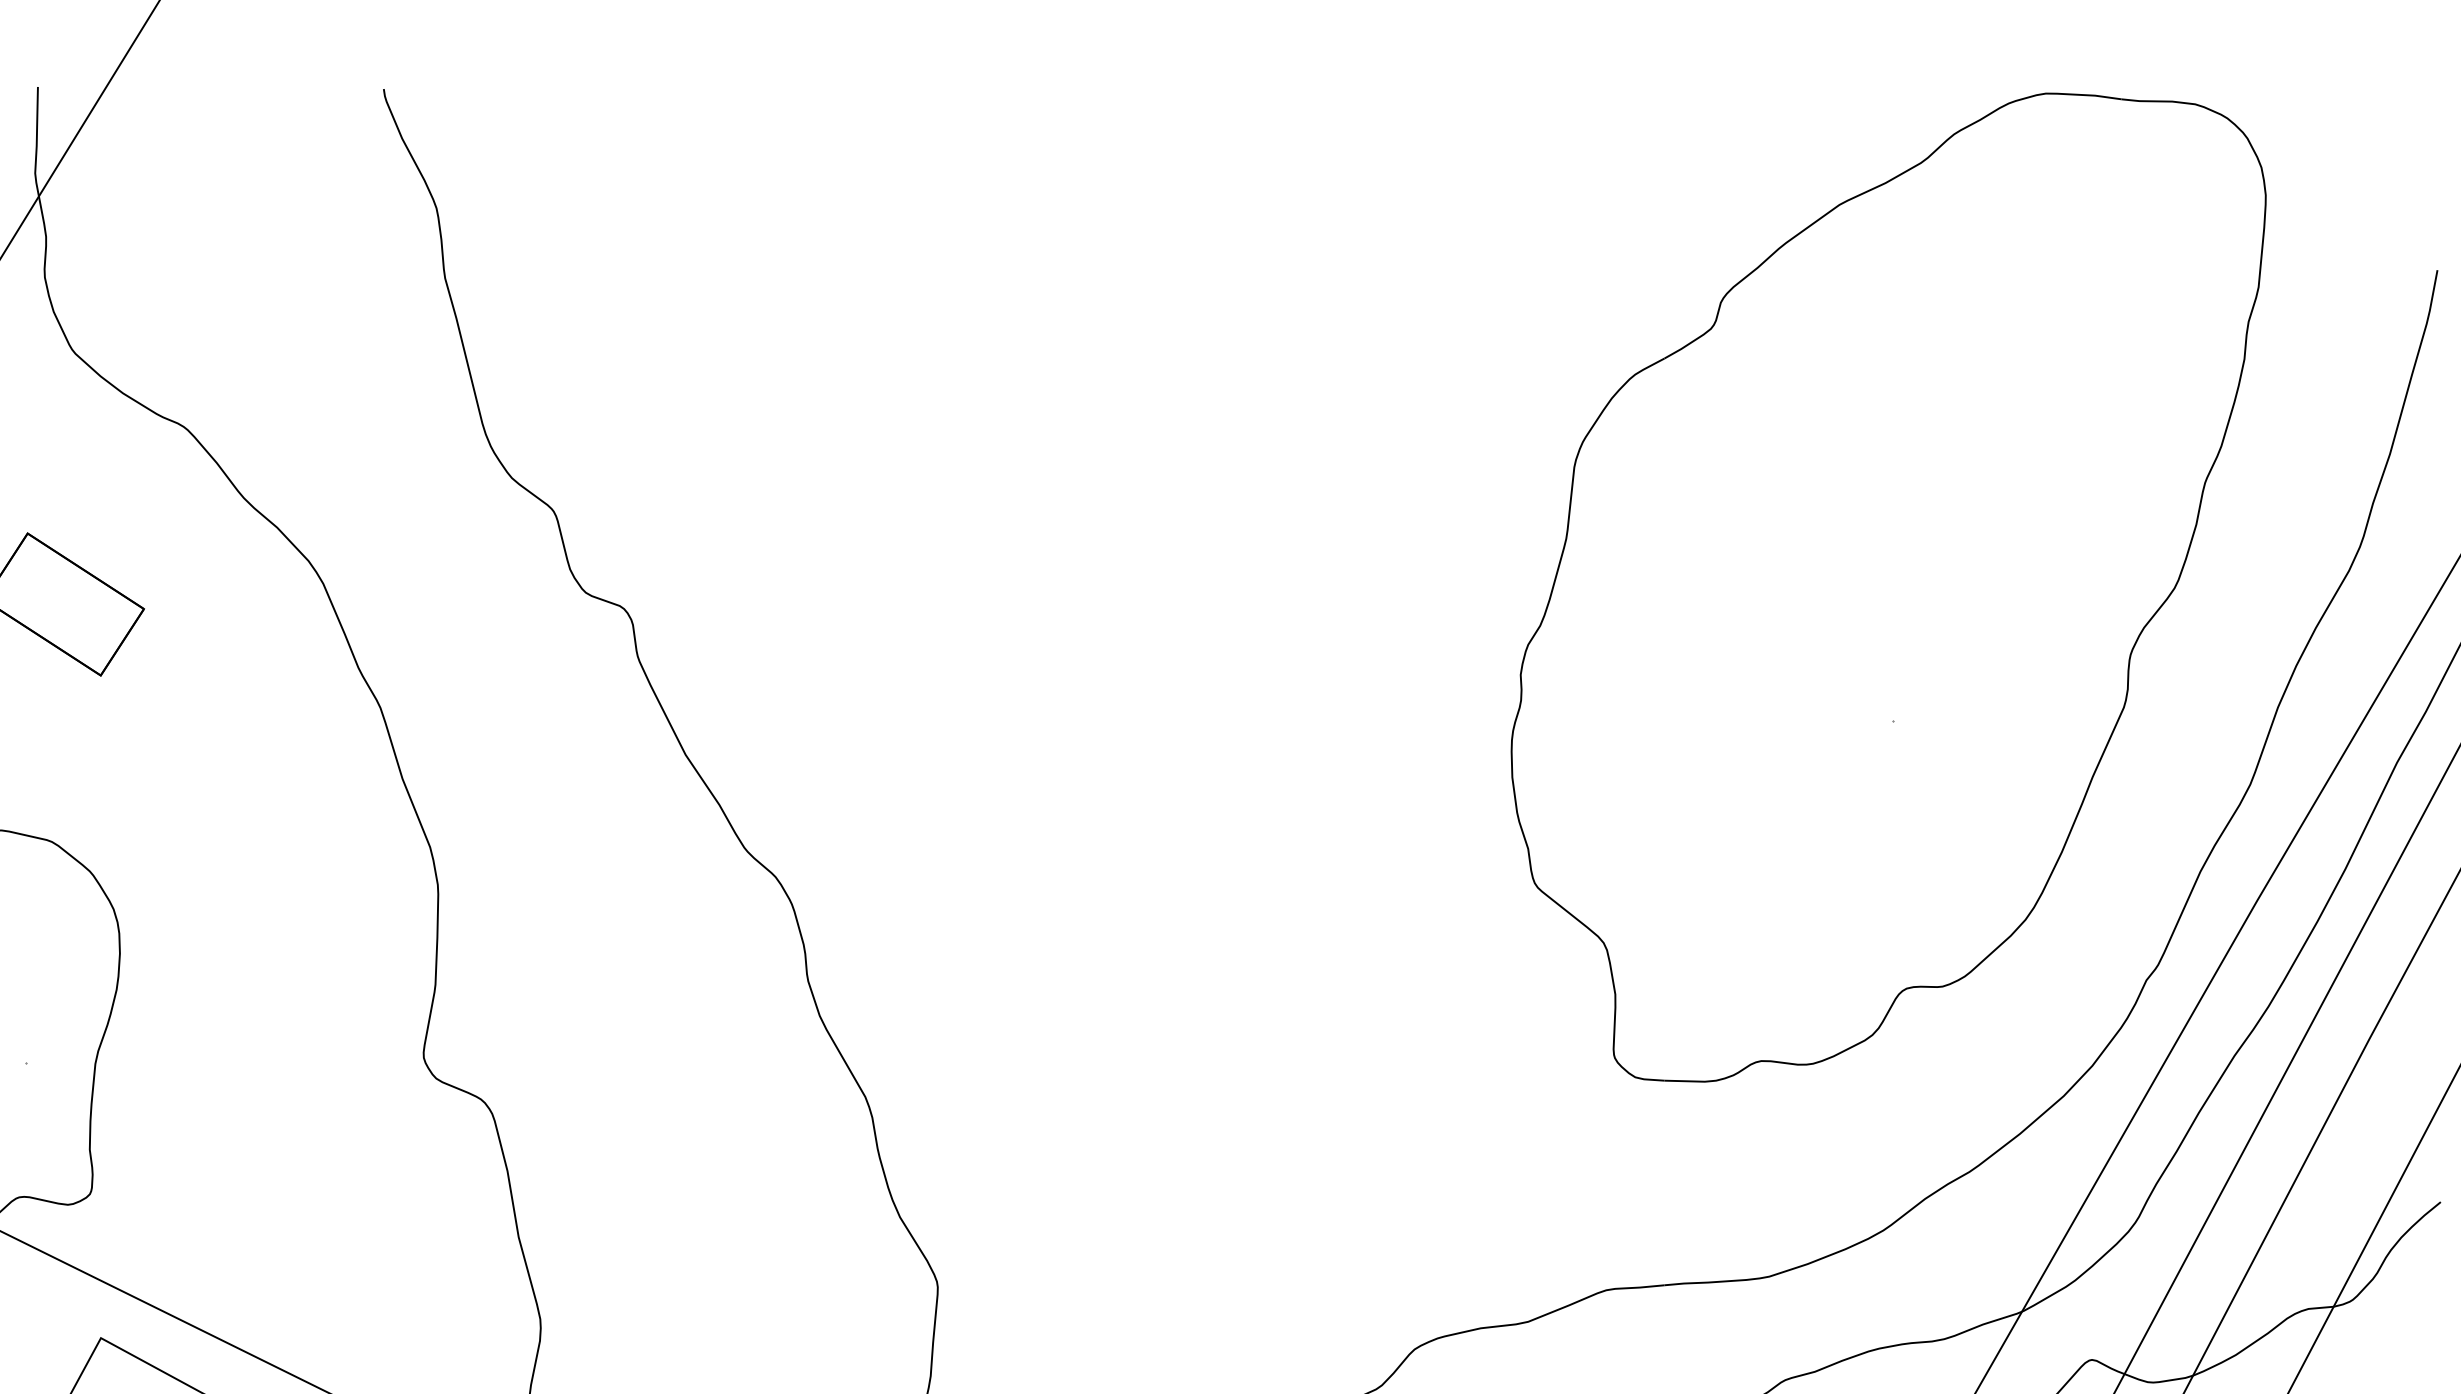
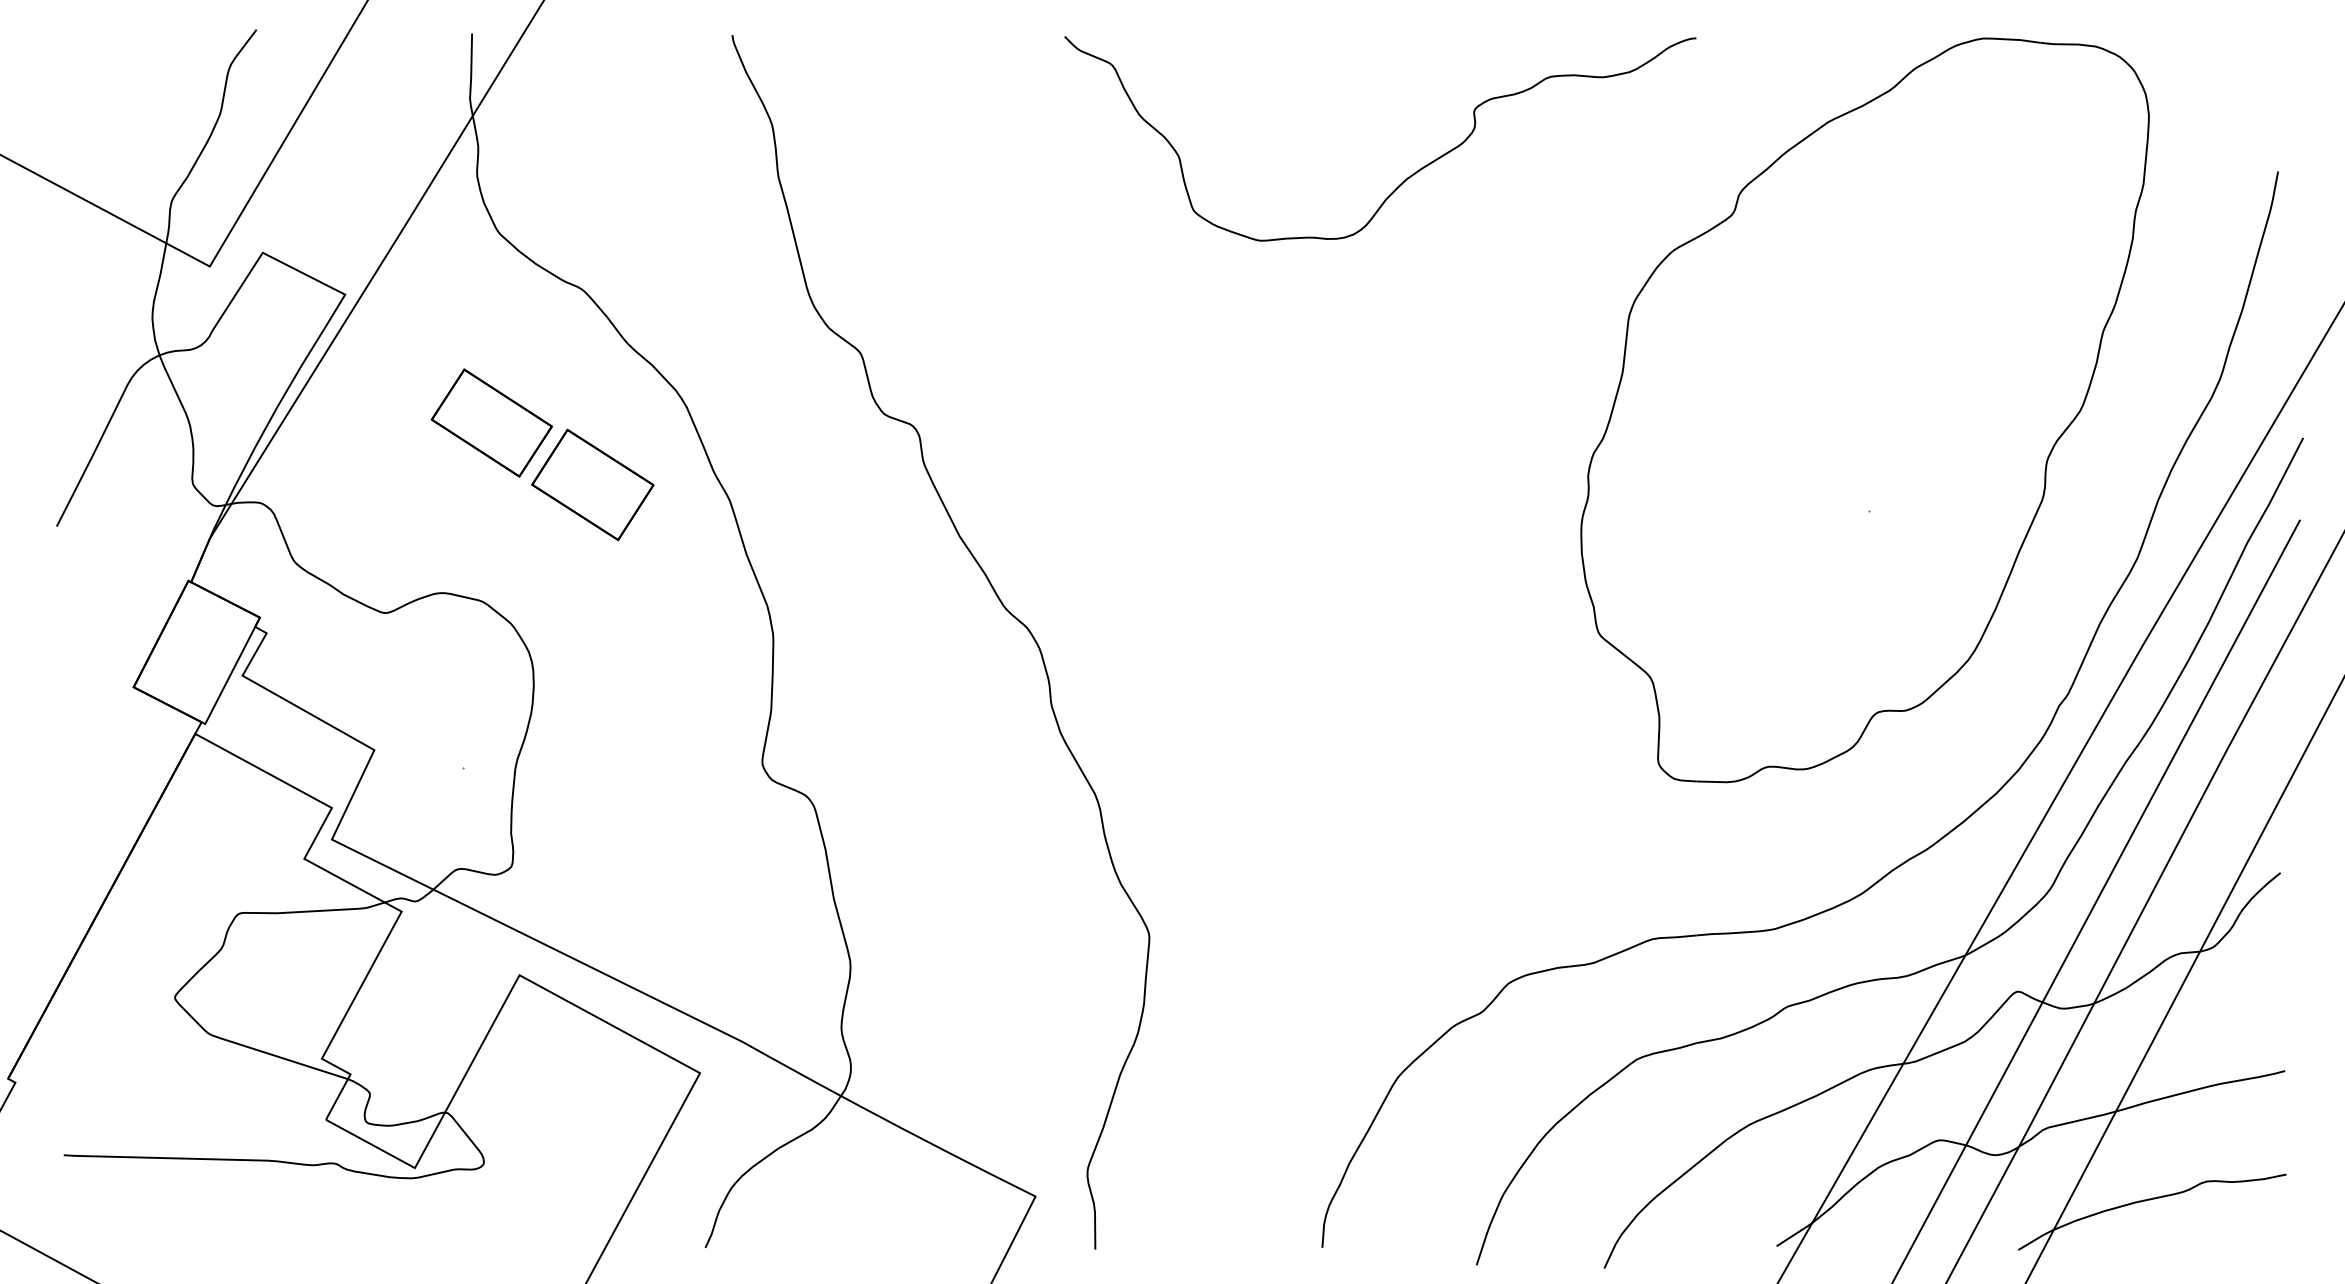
curve: (1282, 276) -> (1408, 176), added
part: (197, 686) -> (592, 484), added

